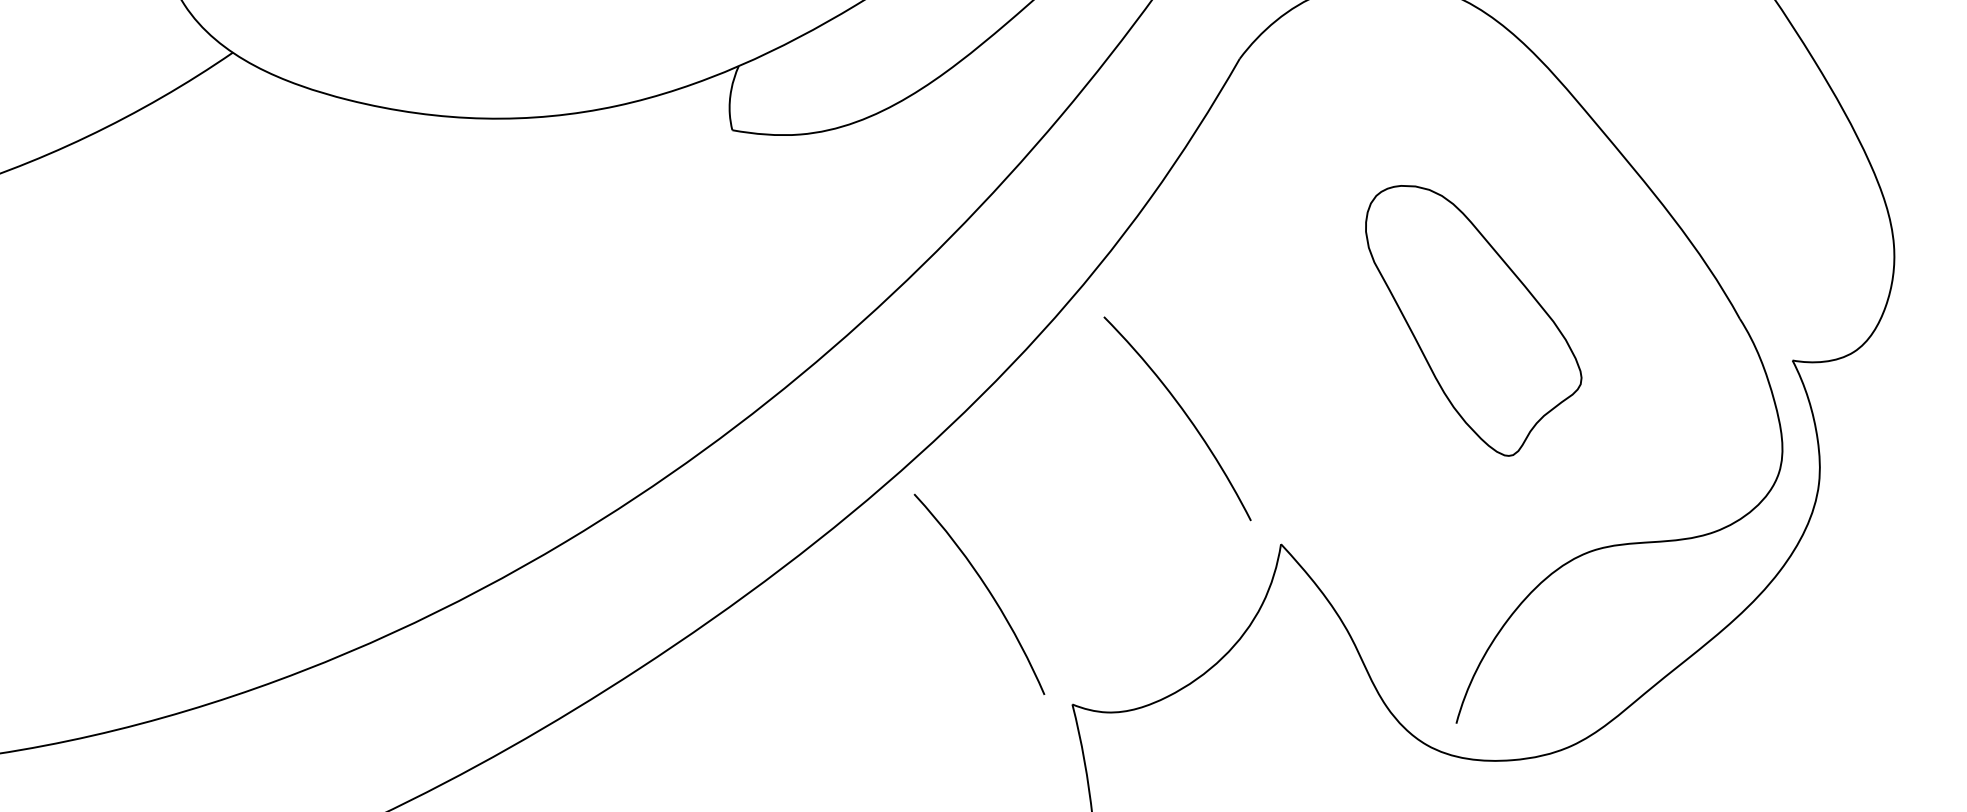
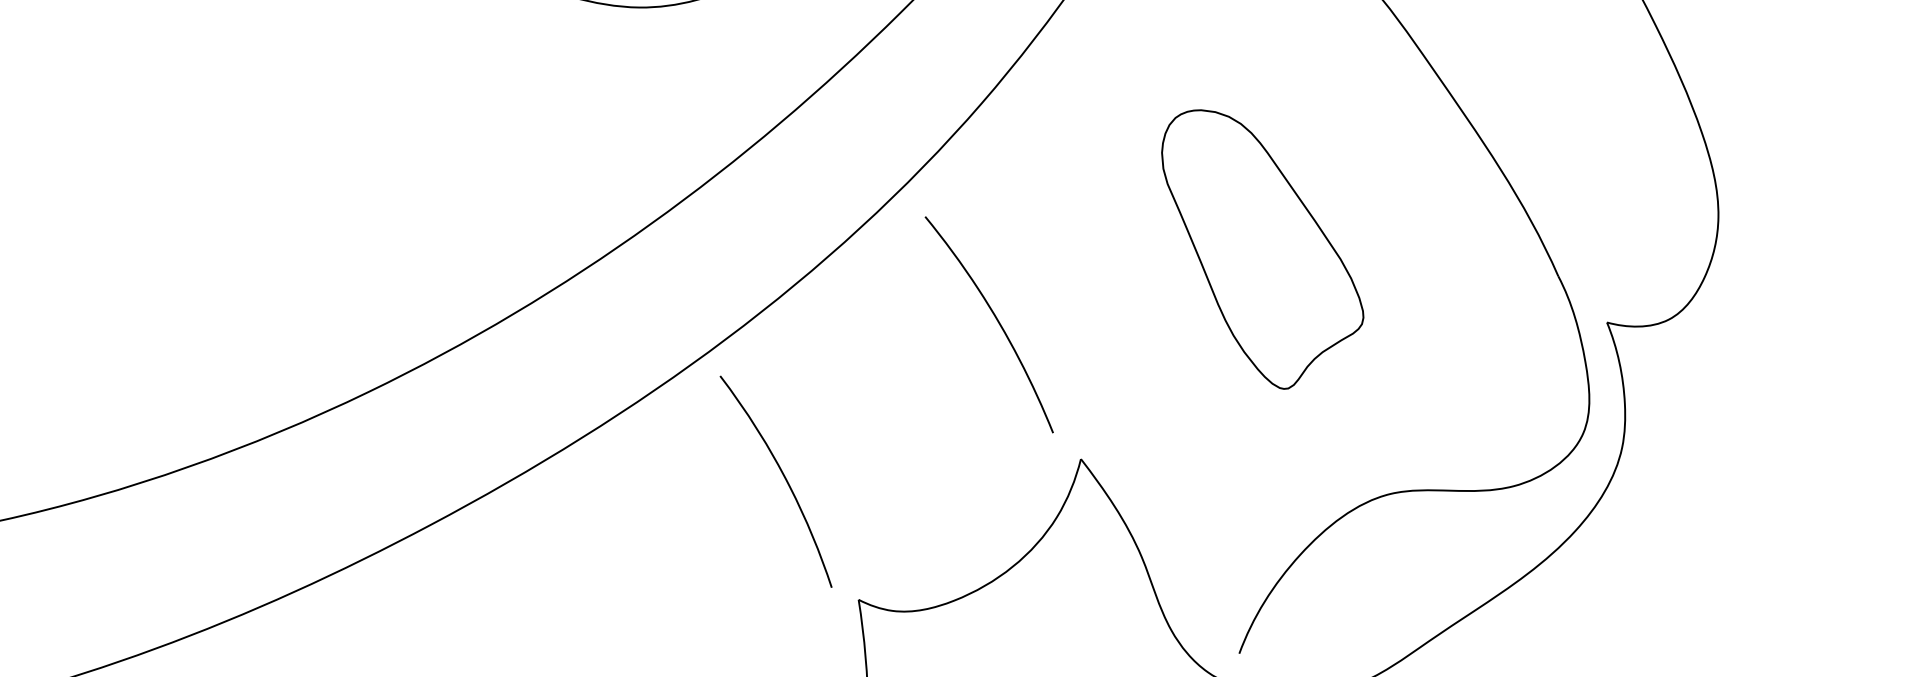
part: (1473, 320) -> (1261, 250), moved

